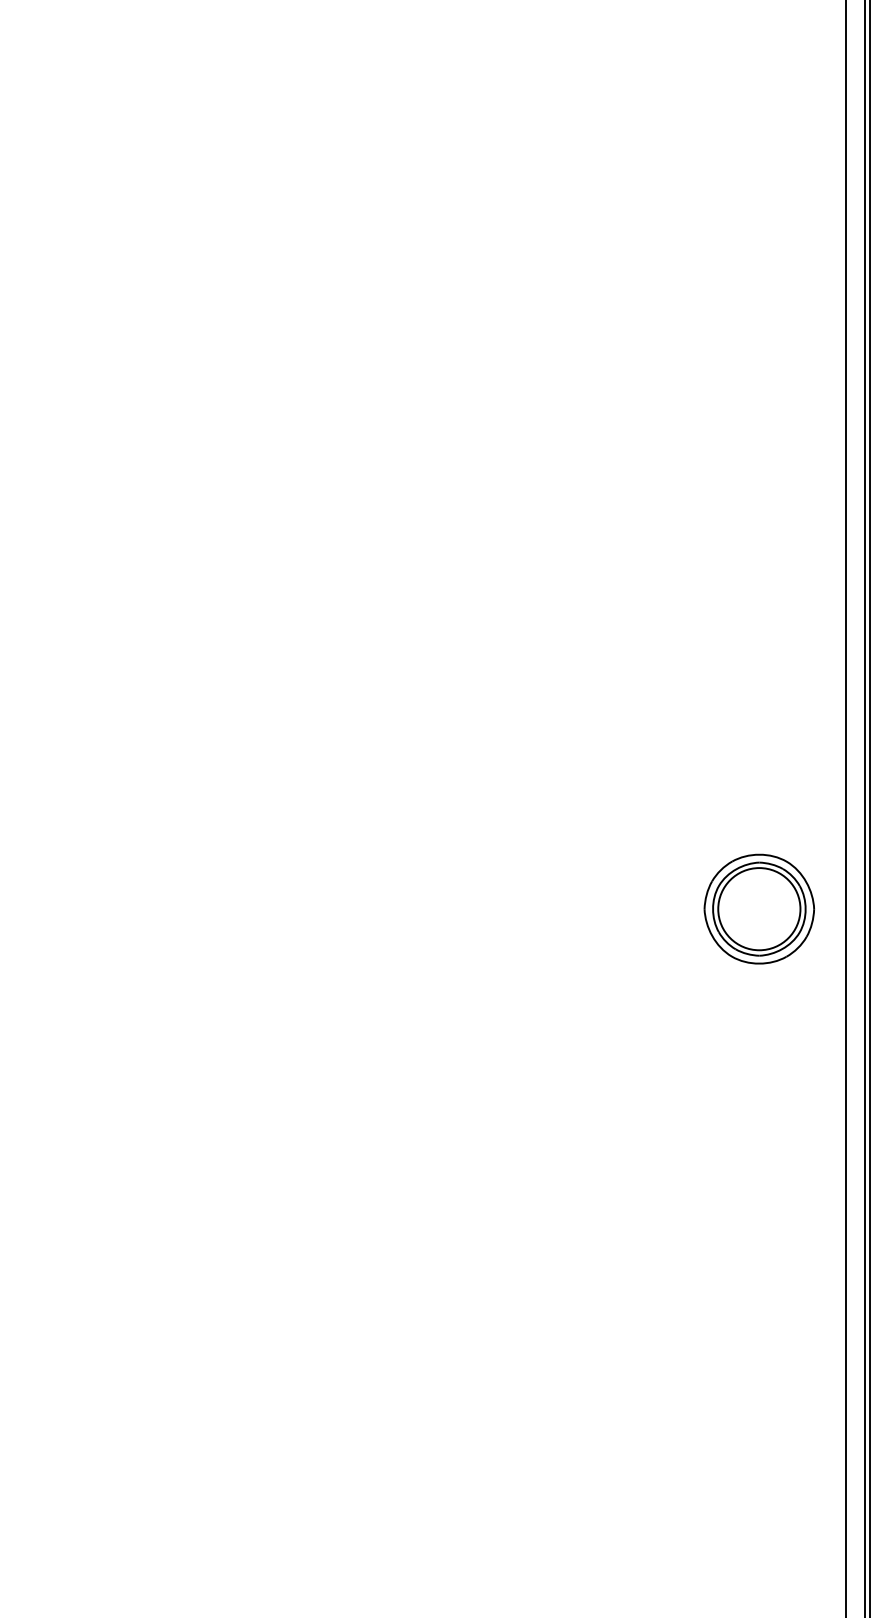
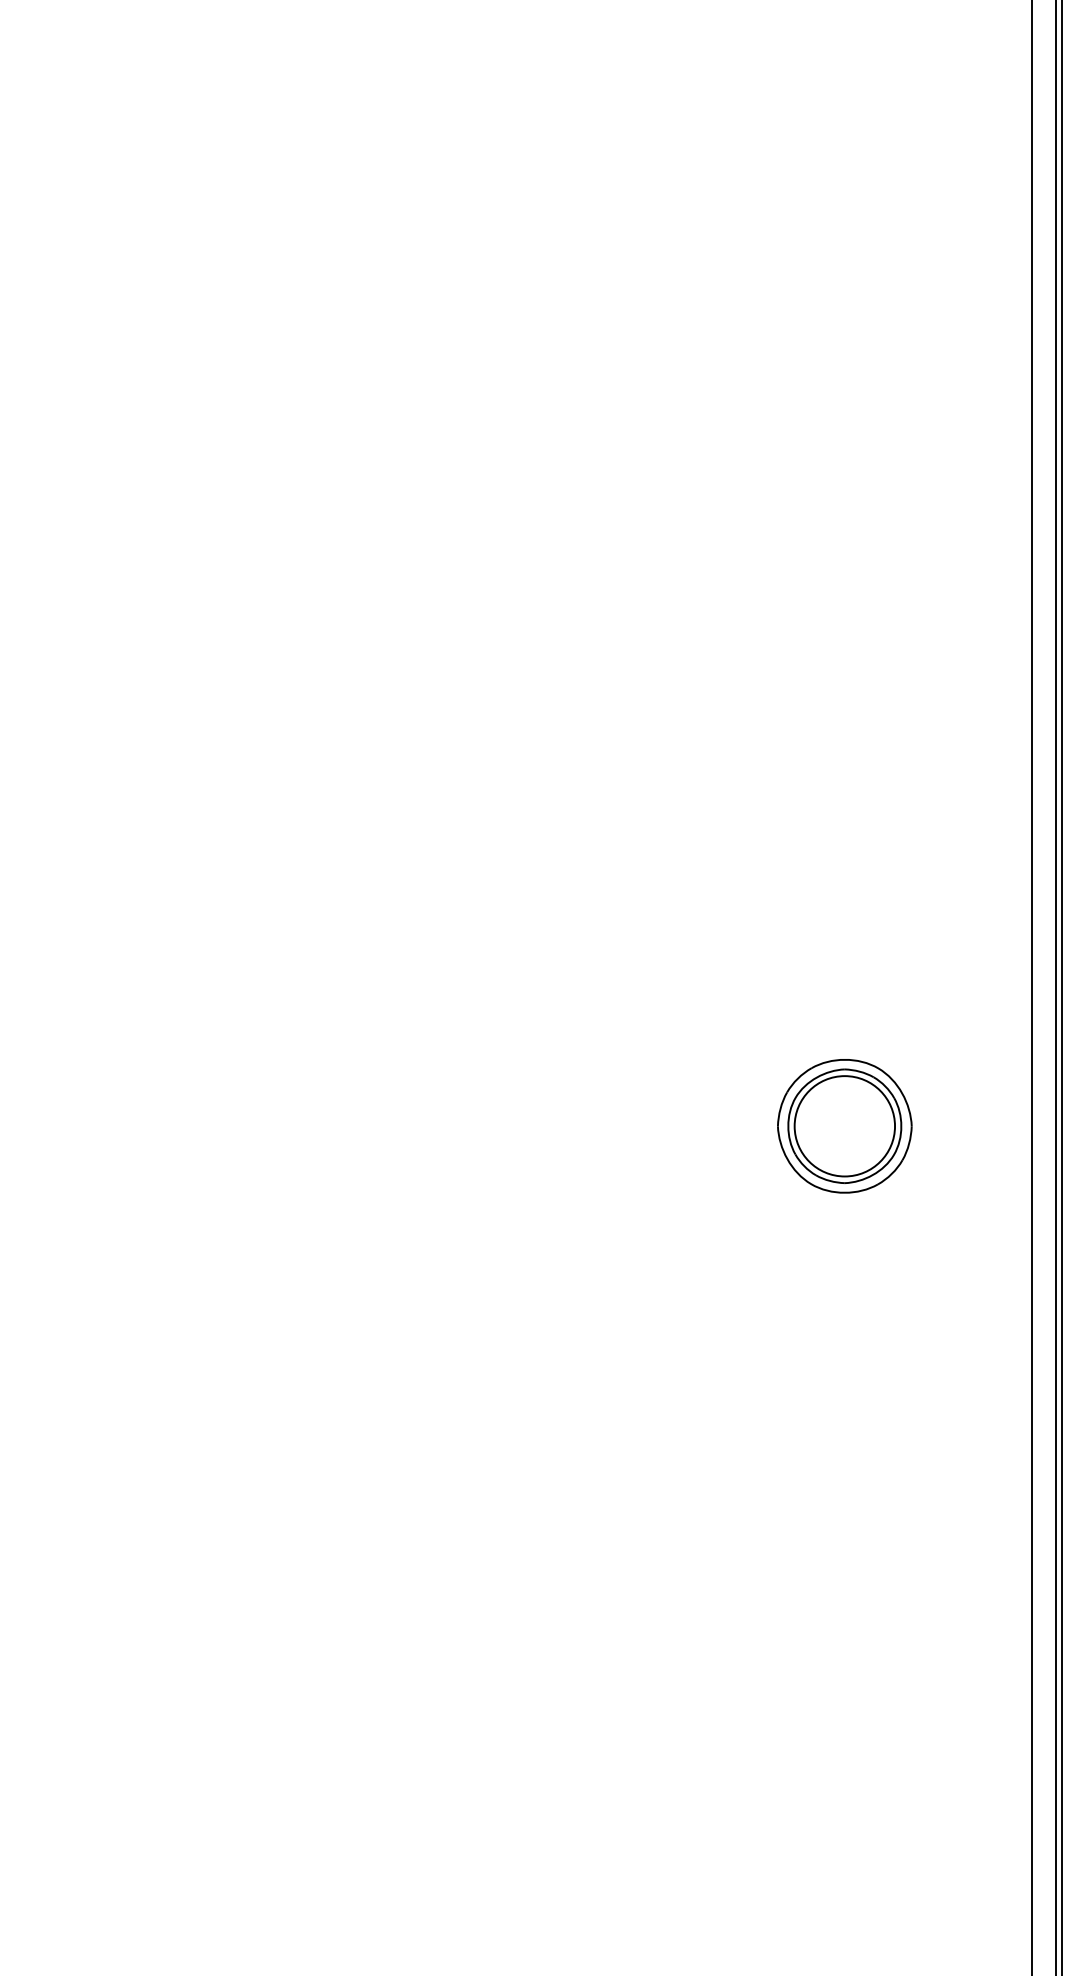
part: (759, 909) -> (844, 1126), moved

